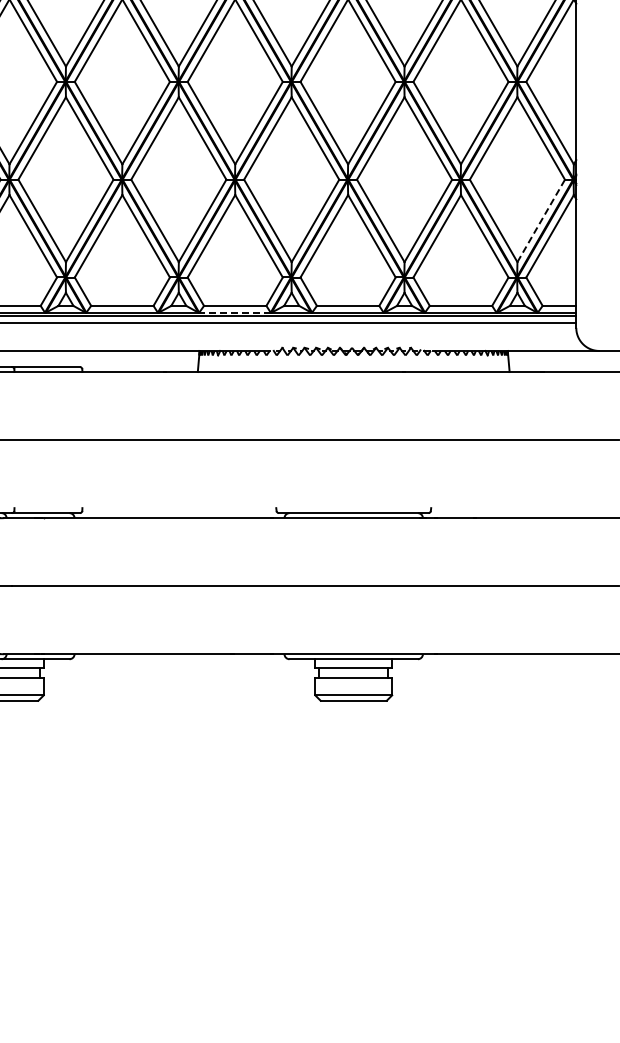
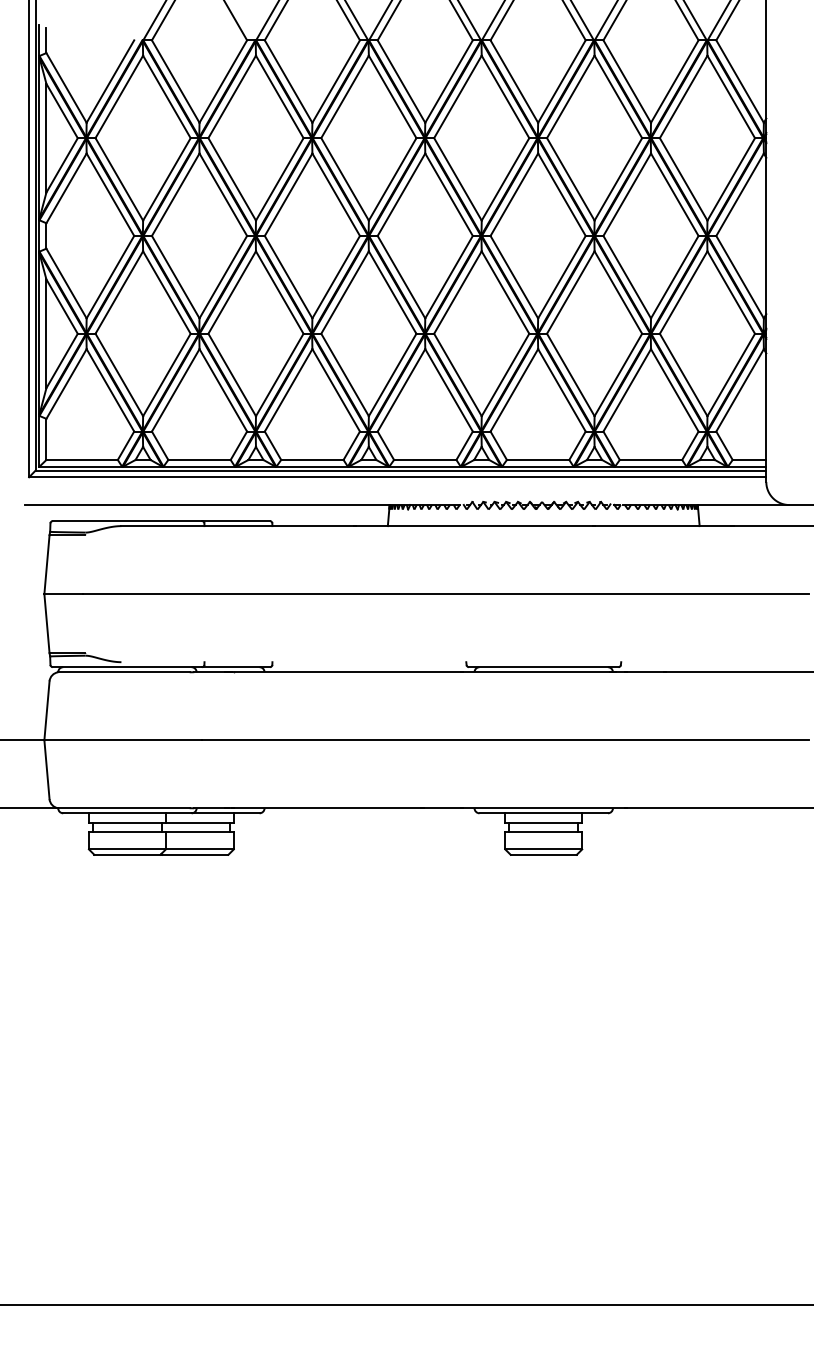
line: (541, 221) -> (731, 375), dashed -> solid
line: (235, 312) -> (425, 466), dashed -> solid

